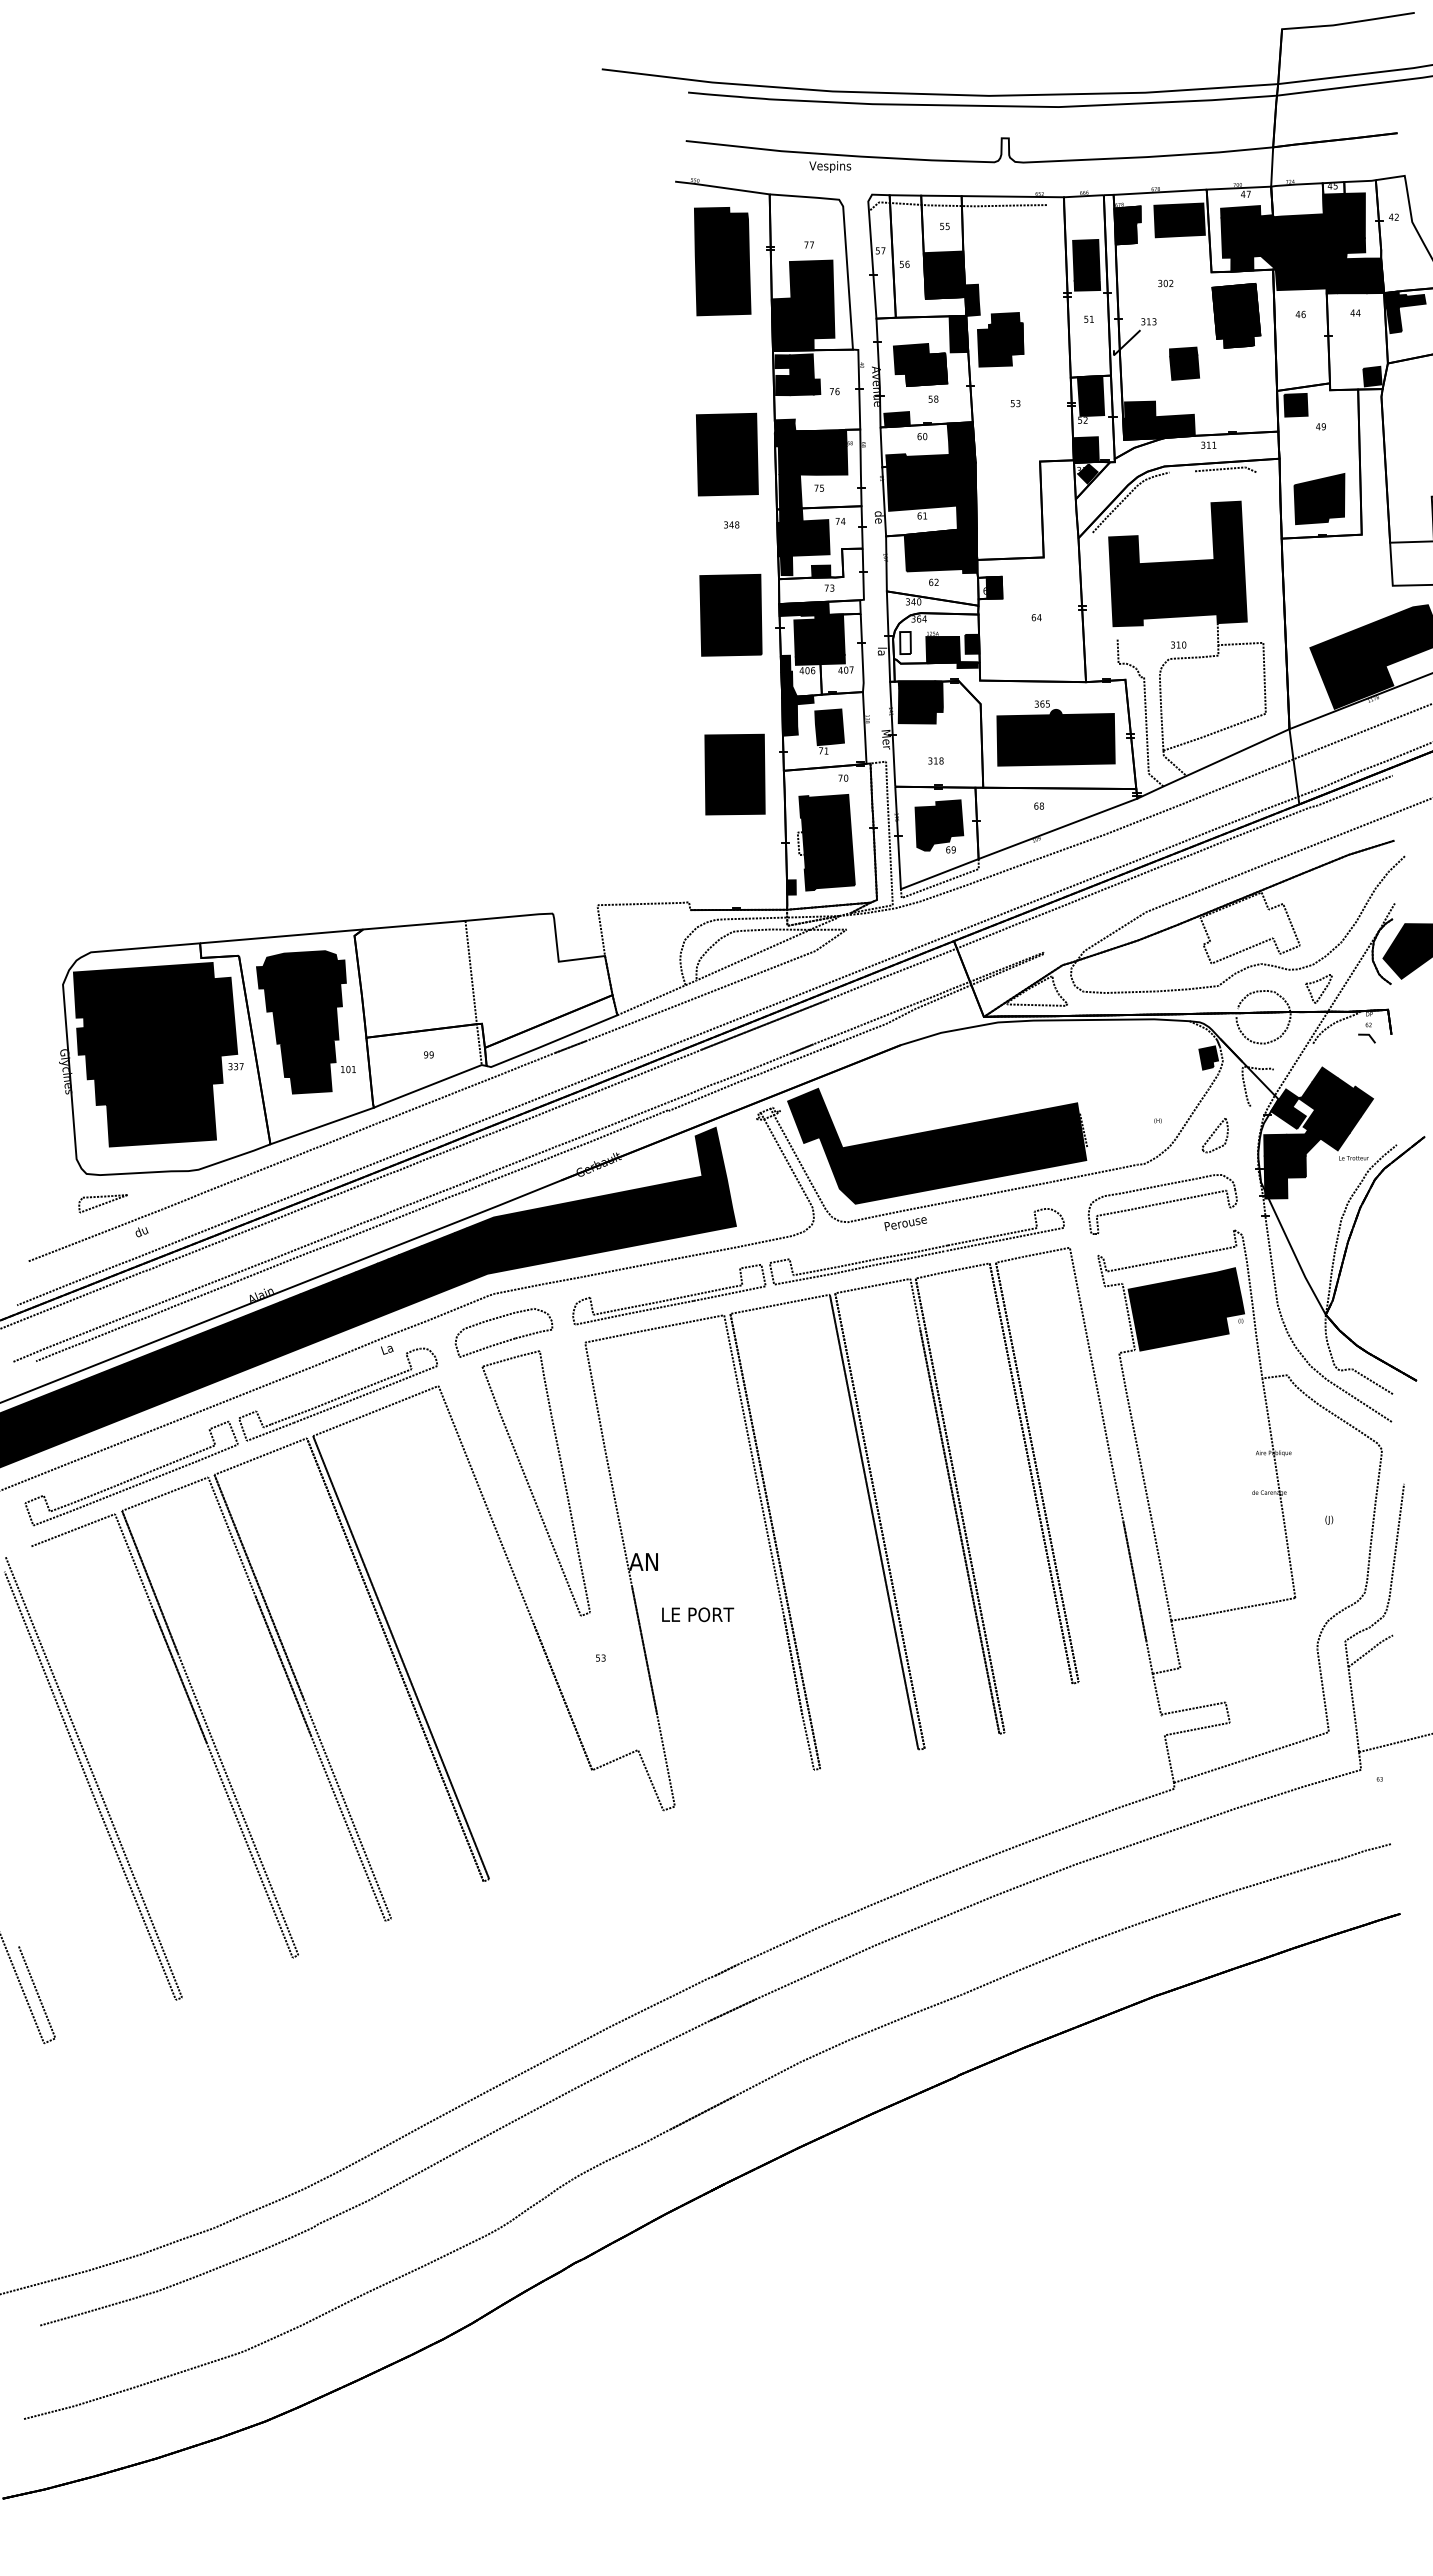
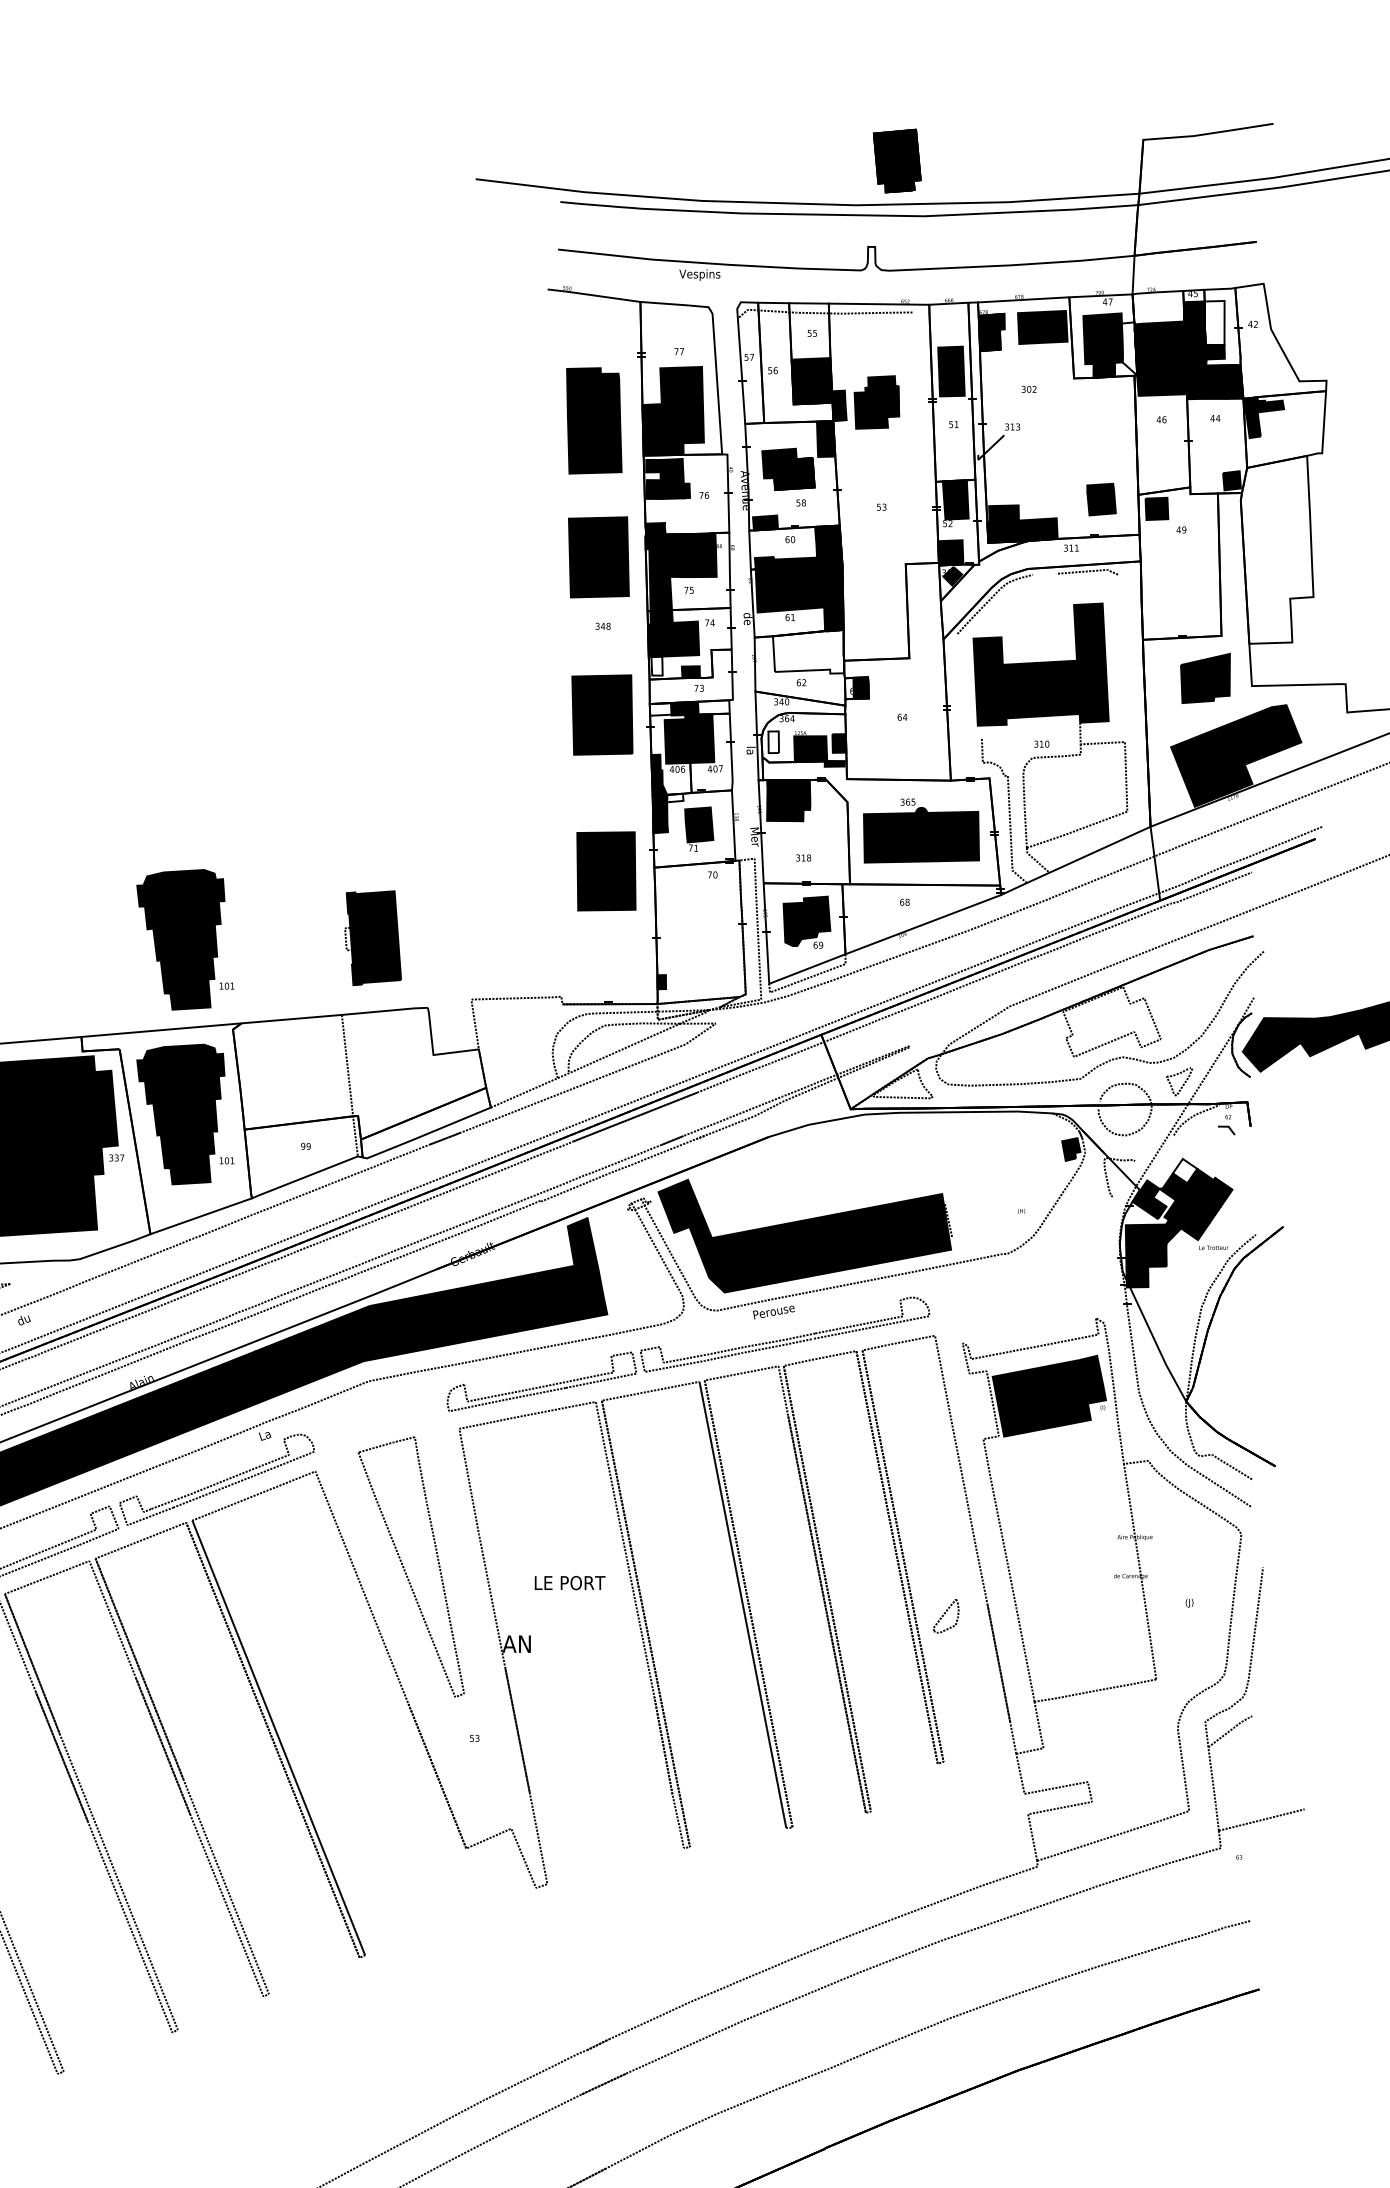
fill: (1354, 215) -> (1214, 322), removed
fill: (1267, 242) -> (1128, 349), removed
part: (722, 261) -> (594, 420), moved
part: (1236, 315) -> (897, 160), moved
part: (1000, 339) -> (876, 402), moved
part: (1184, 363) -> (1101, 499), moved
part: (1319, 499) -> (1205, 678), moved
fill: (940, 550) -> (808, 651), removed
fill: (786, 565) -> (656, 666), removed
fill: (790, 609) -> (660, 709), removed
fill: (804, 699) -> (674, 797), removed
part: (826, 842) -> (373, 938), moved
part: (305, 844) -> (184, 939), added
fill: (1324, 1079) -> (1184, 1170), removed
part: (1214, 1135) -> (945, 1616), moved
part: (1162, 1204) -> (1025, 1293), removed
part: (506, 1340) -> (382, 1426), removed
text: (698, 1614) -> (570, 1582), moved

